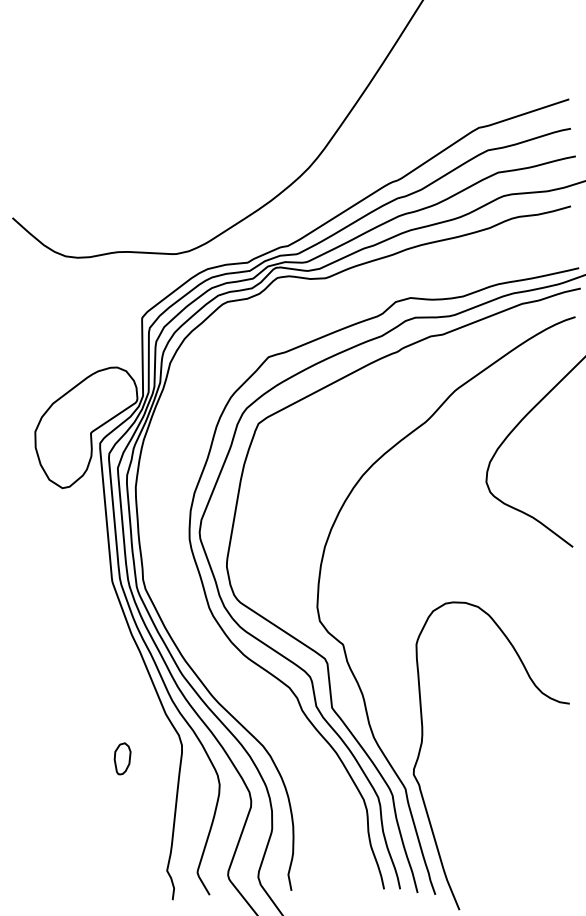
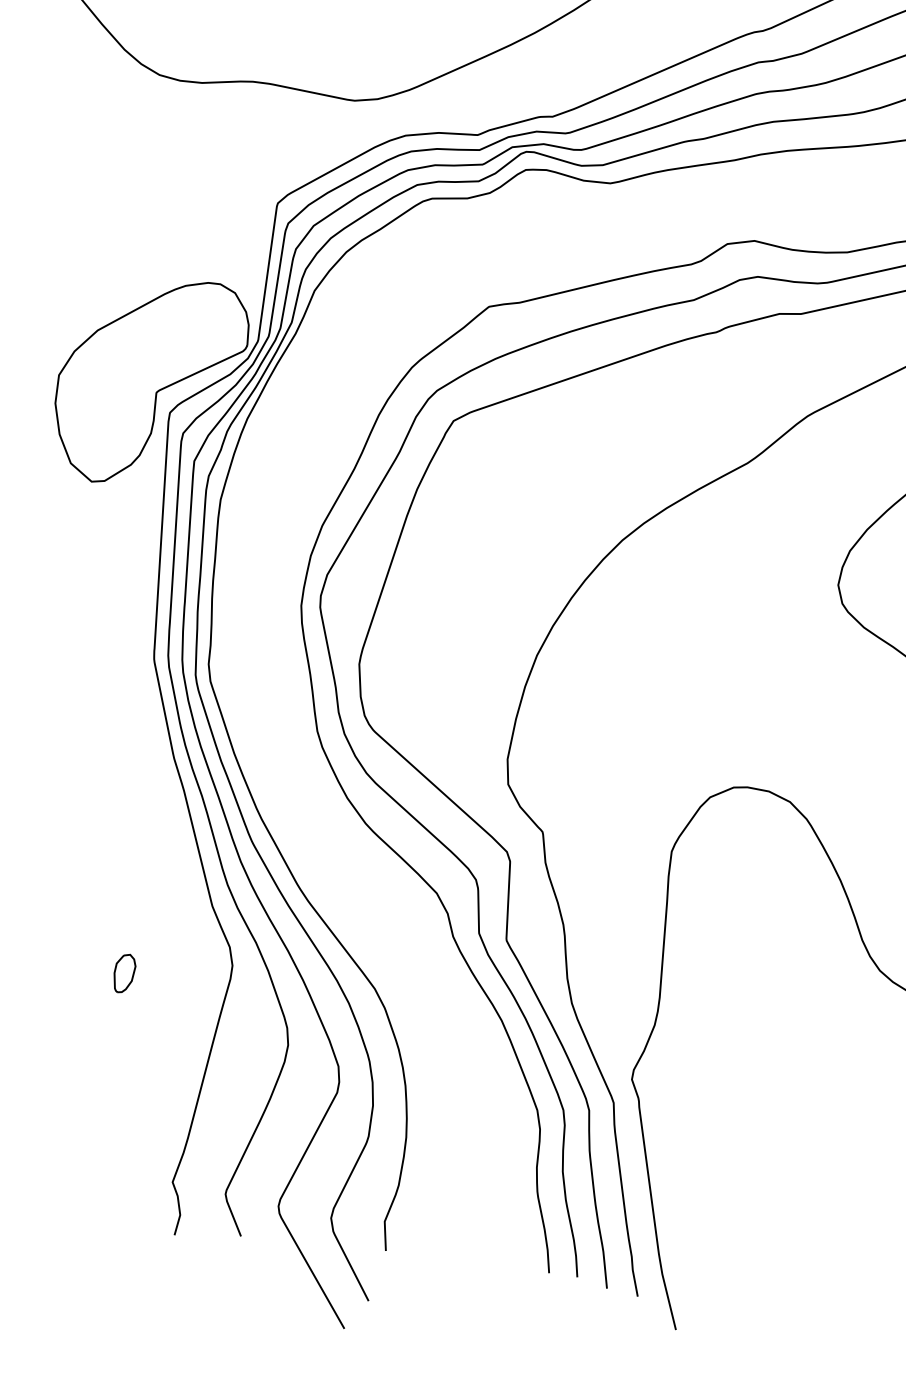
part: (122, 758) -> (124, 972), size x0.7

